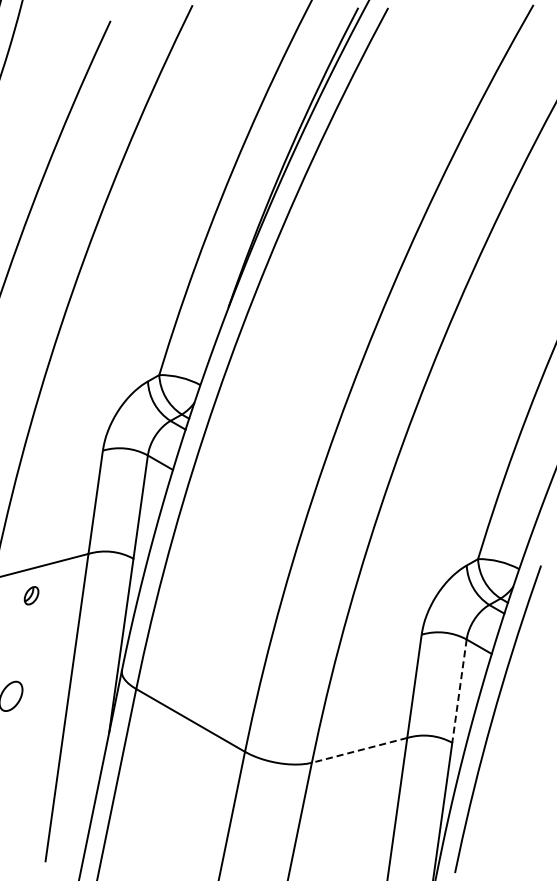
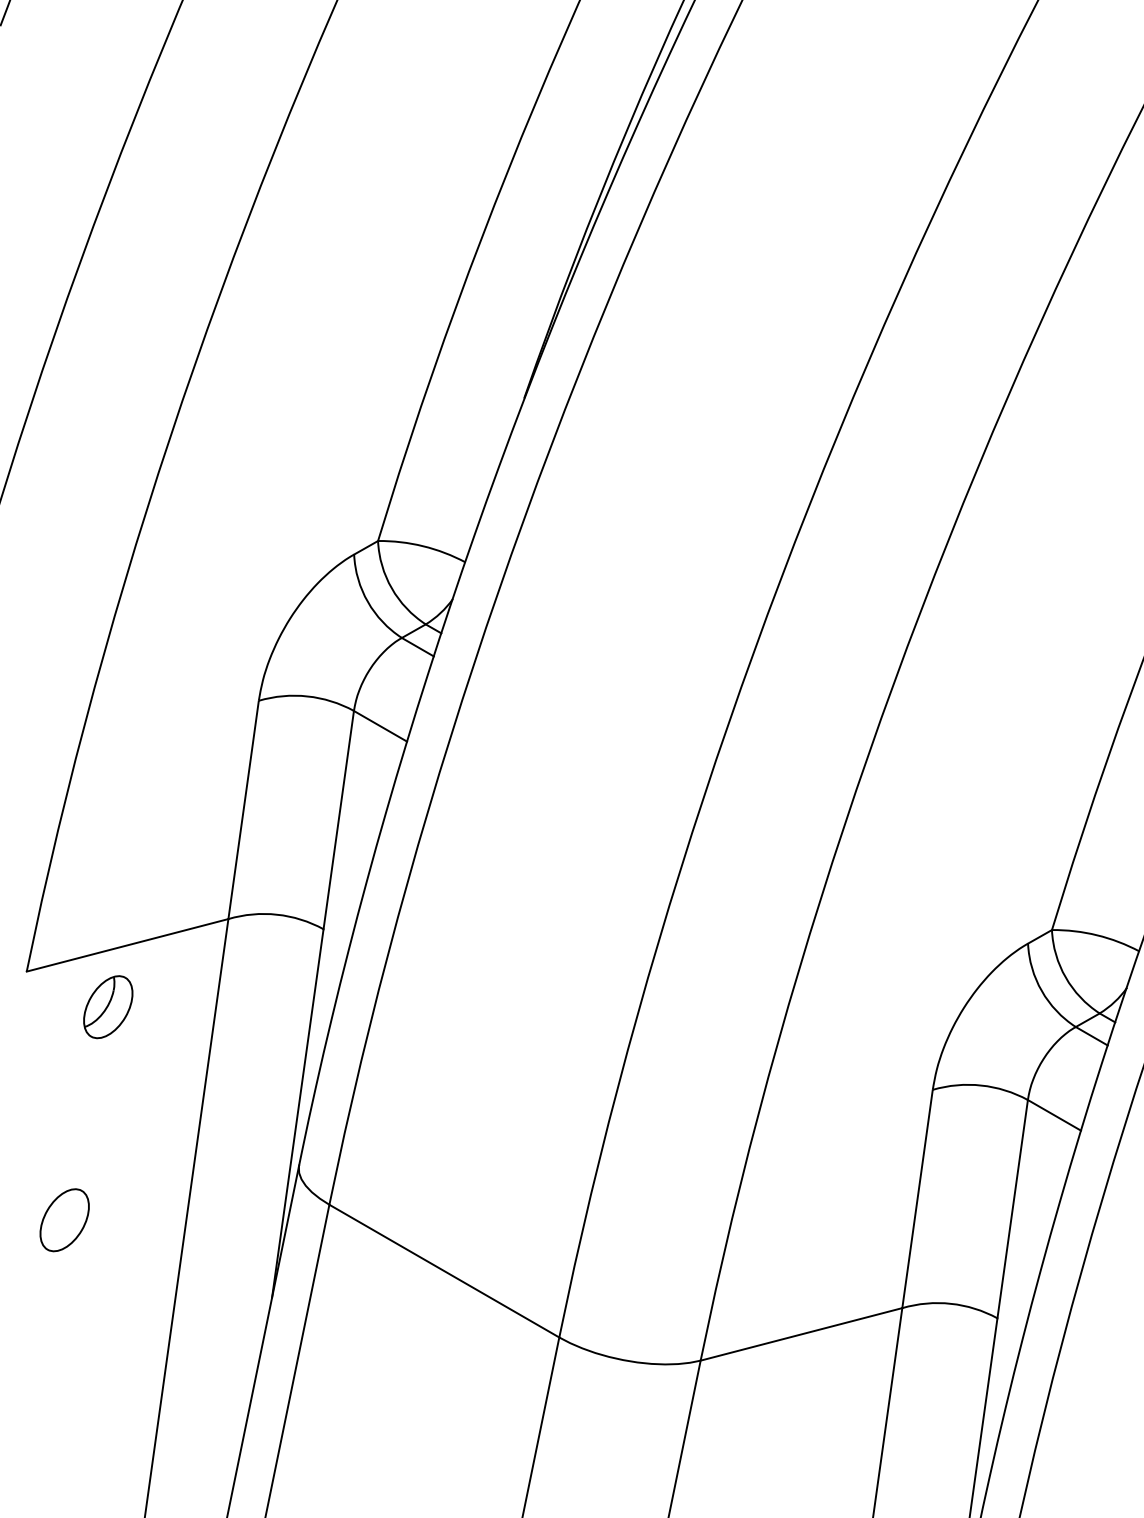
part: (31, 595) -> (107, 1006), size x1.67
line: (459, 691) -> (1012, 1209), dashed -> solid
line: (359, 750) -> (801, 1334), dashed -> solid

